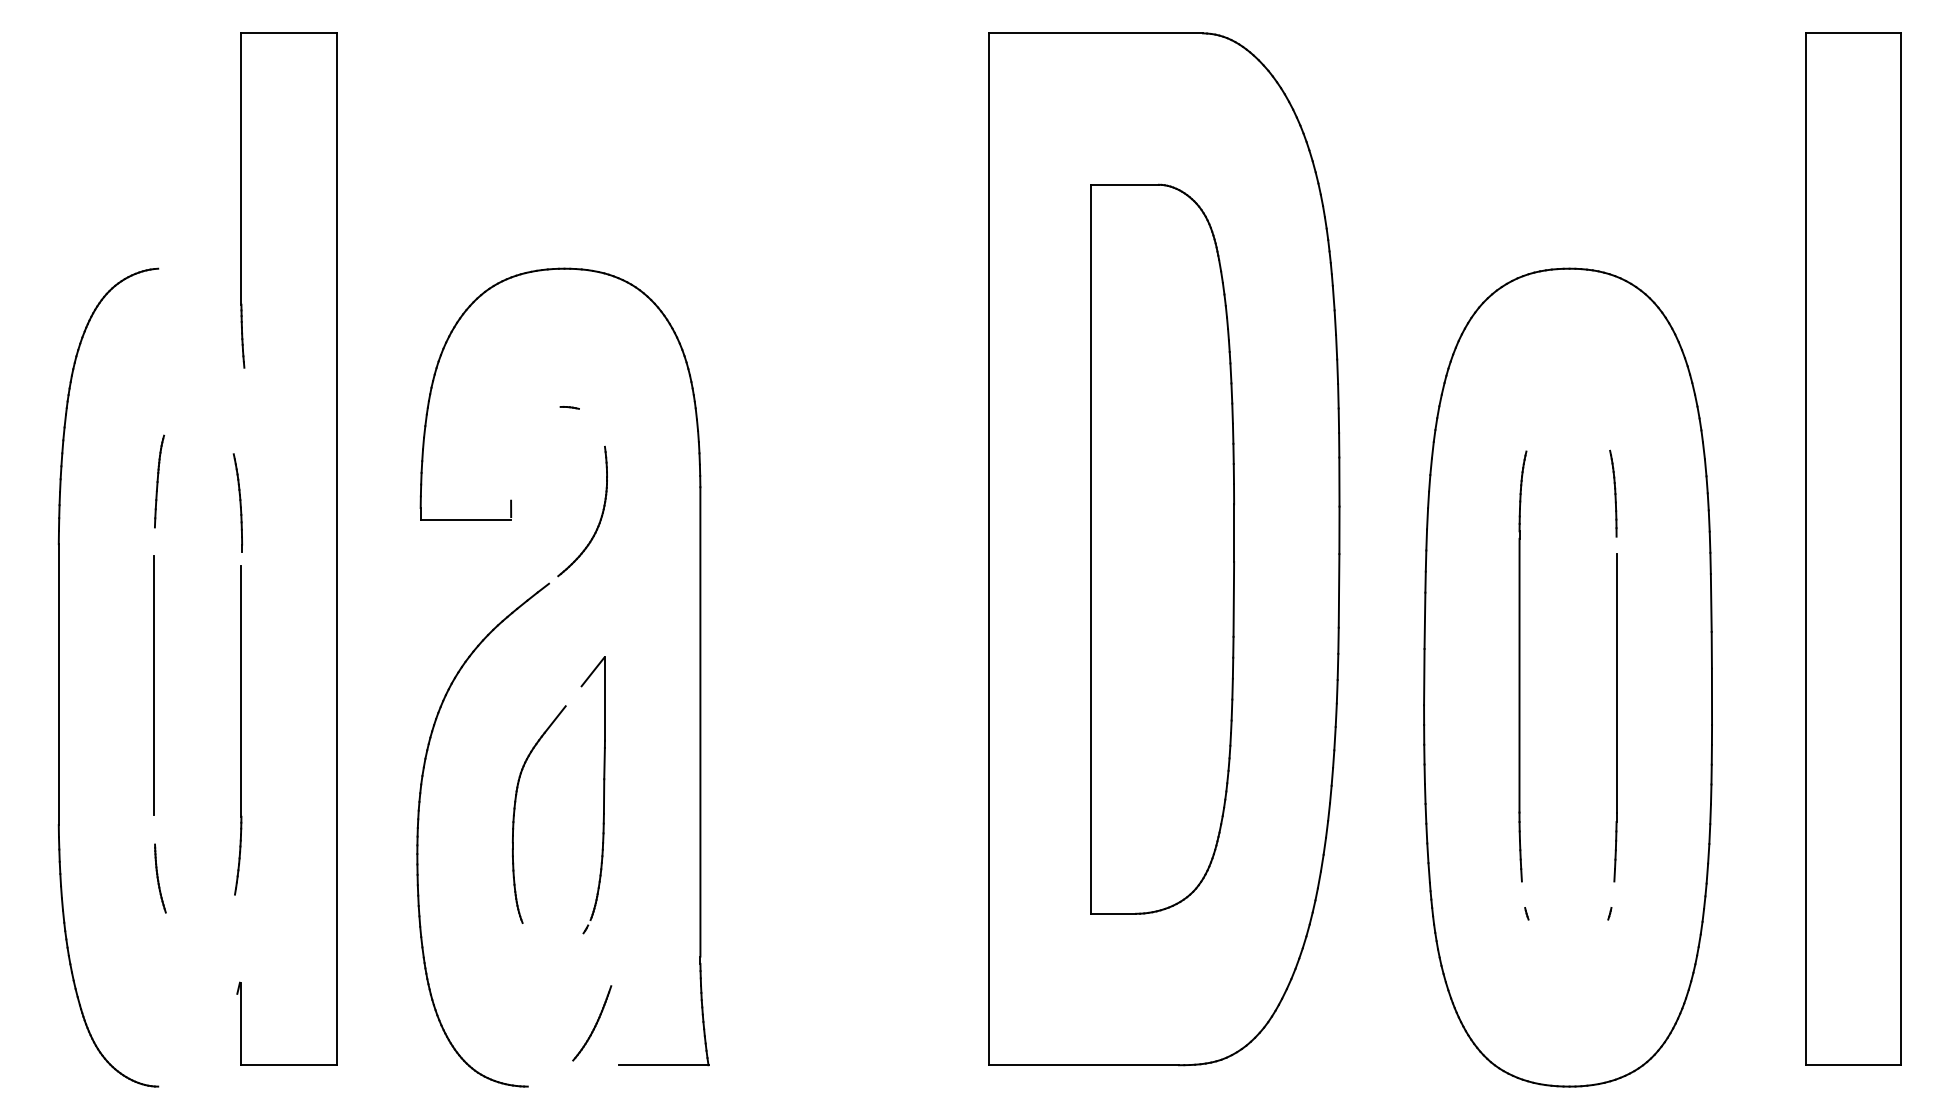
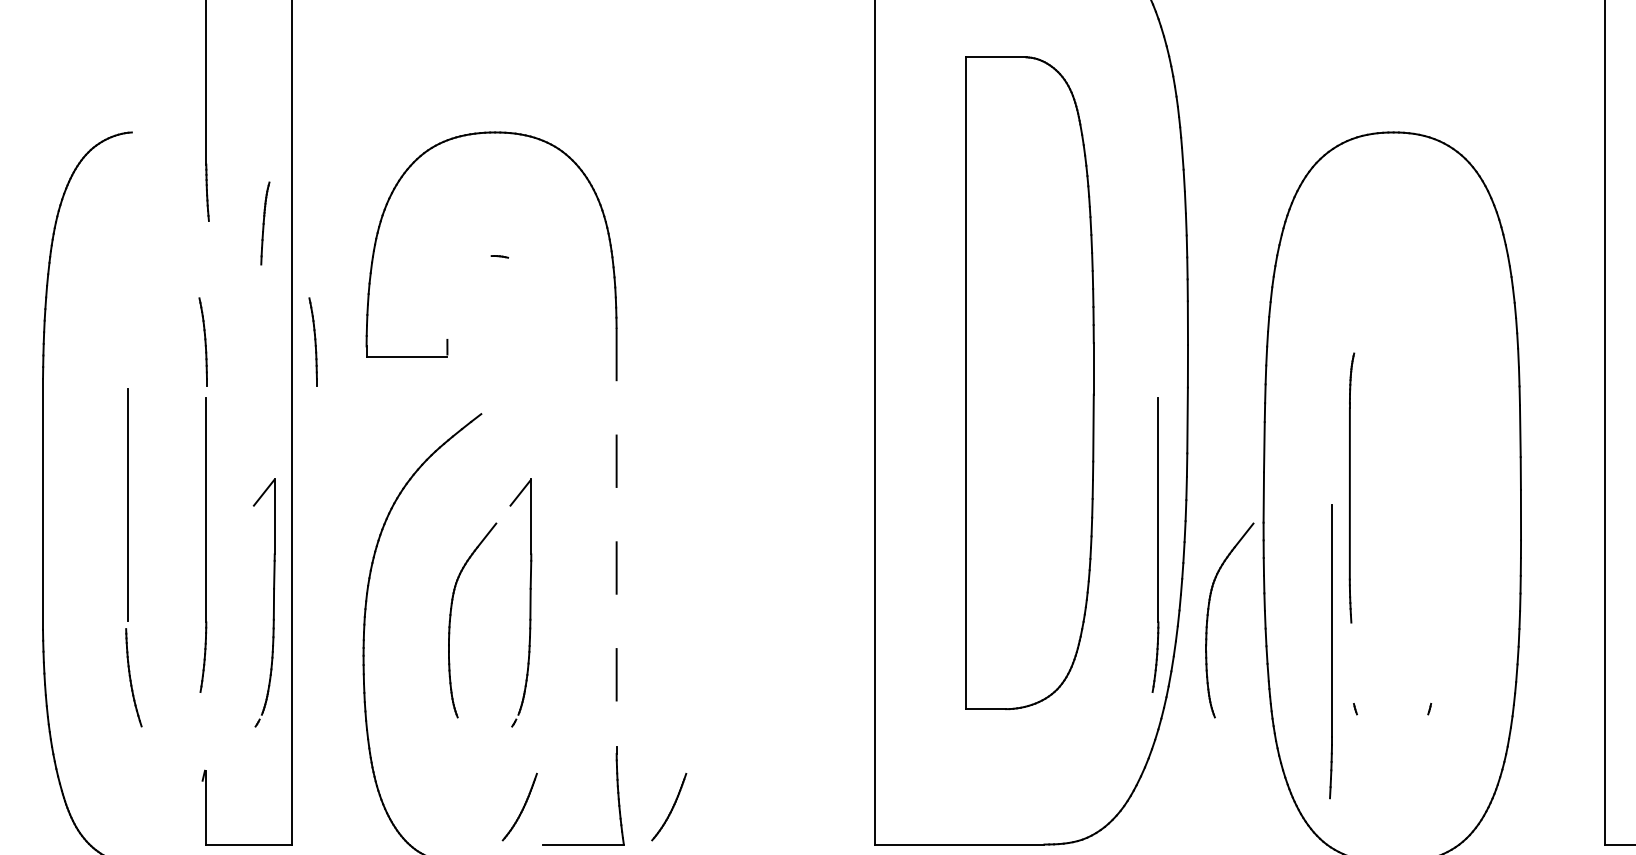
part: (159, 481) -> (265, 223), moved
part: (1613, 493) -> (1432, 333), removed
part: (360, 502) -> (312, 341), added
part: (600, 516) -> (527, 353), removed
part: (1522, 666) -> (1351, 488), size x0.7
part: (1615, 717) -> (1331, 651), moved
line: (700, 721) -> (616, 537), solid -> dashed
part: (1303, 730) -> (1155, 545), added
part: (316, 795) -> (273, 603), added
part: (1362, 812) -> (1208, 618), added
part: (160, 878) -> (133, 677), size x1.6
part: (759, 1023) -> (669, 807), added

